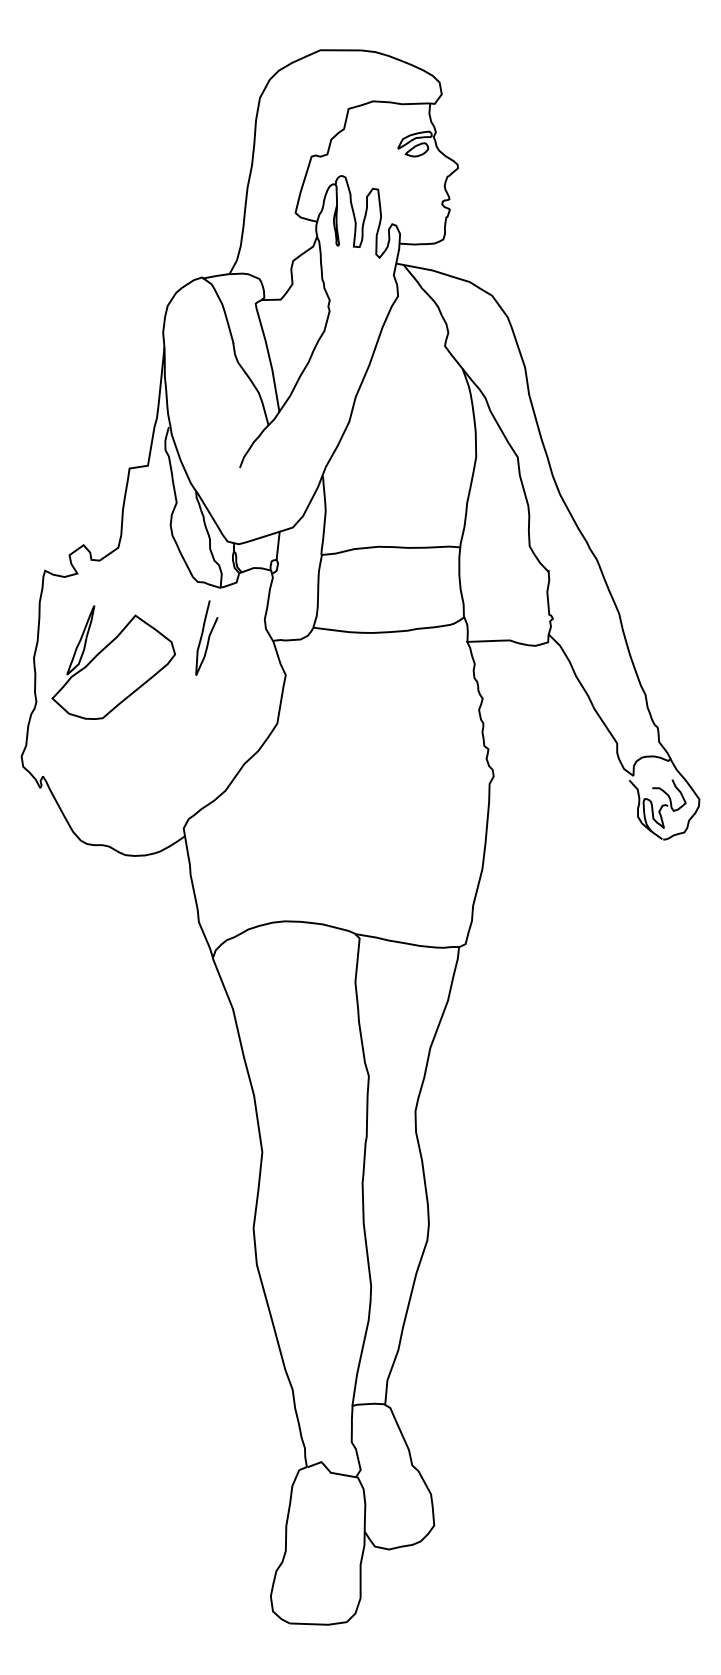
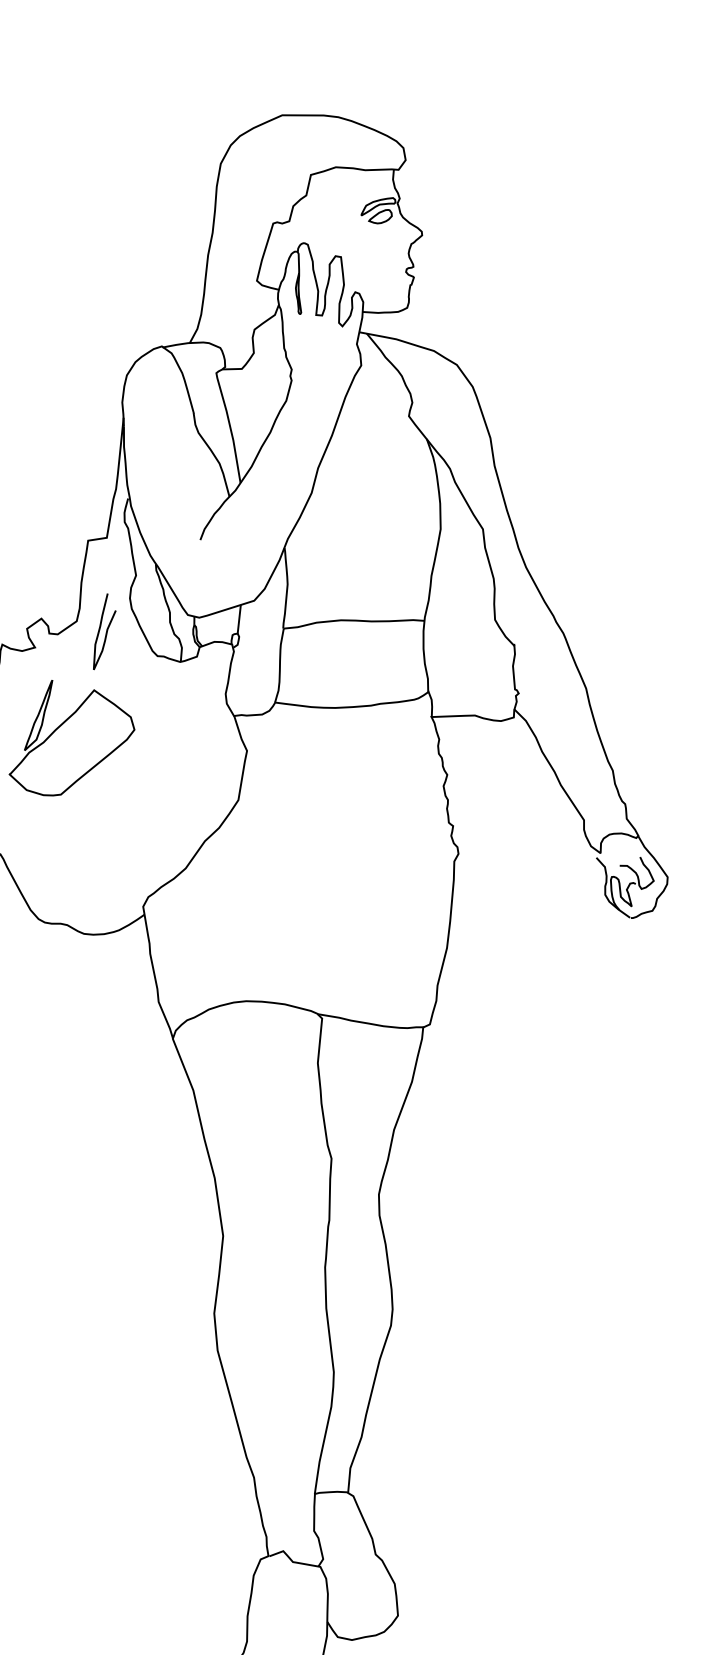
curve: (208, 637) -> (106, 631), moved

